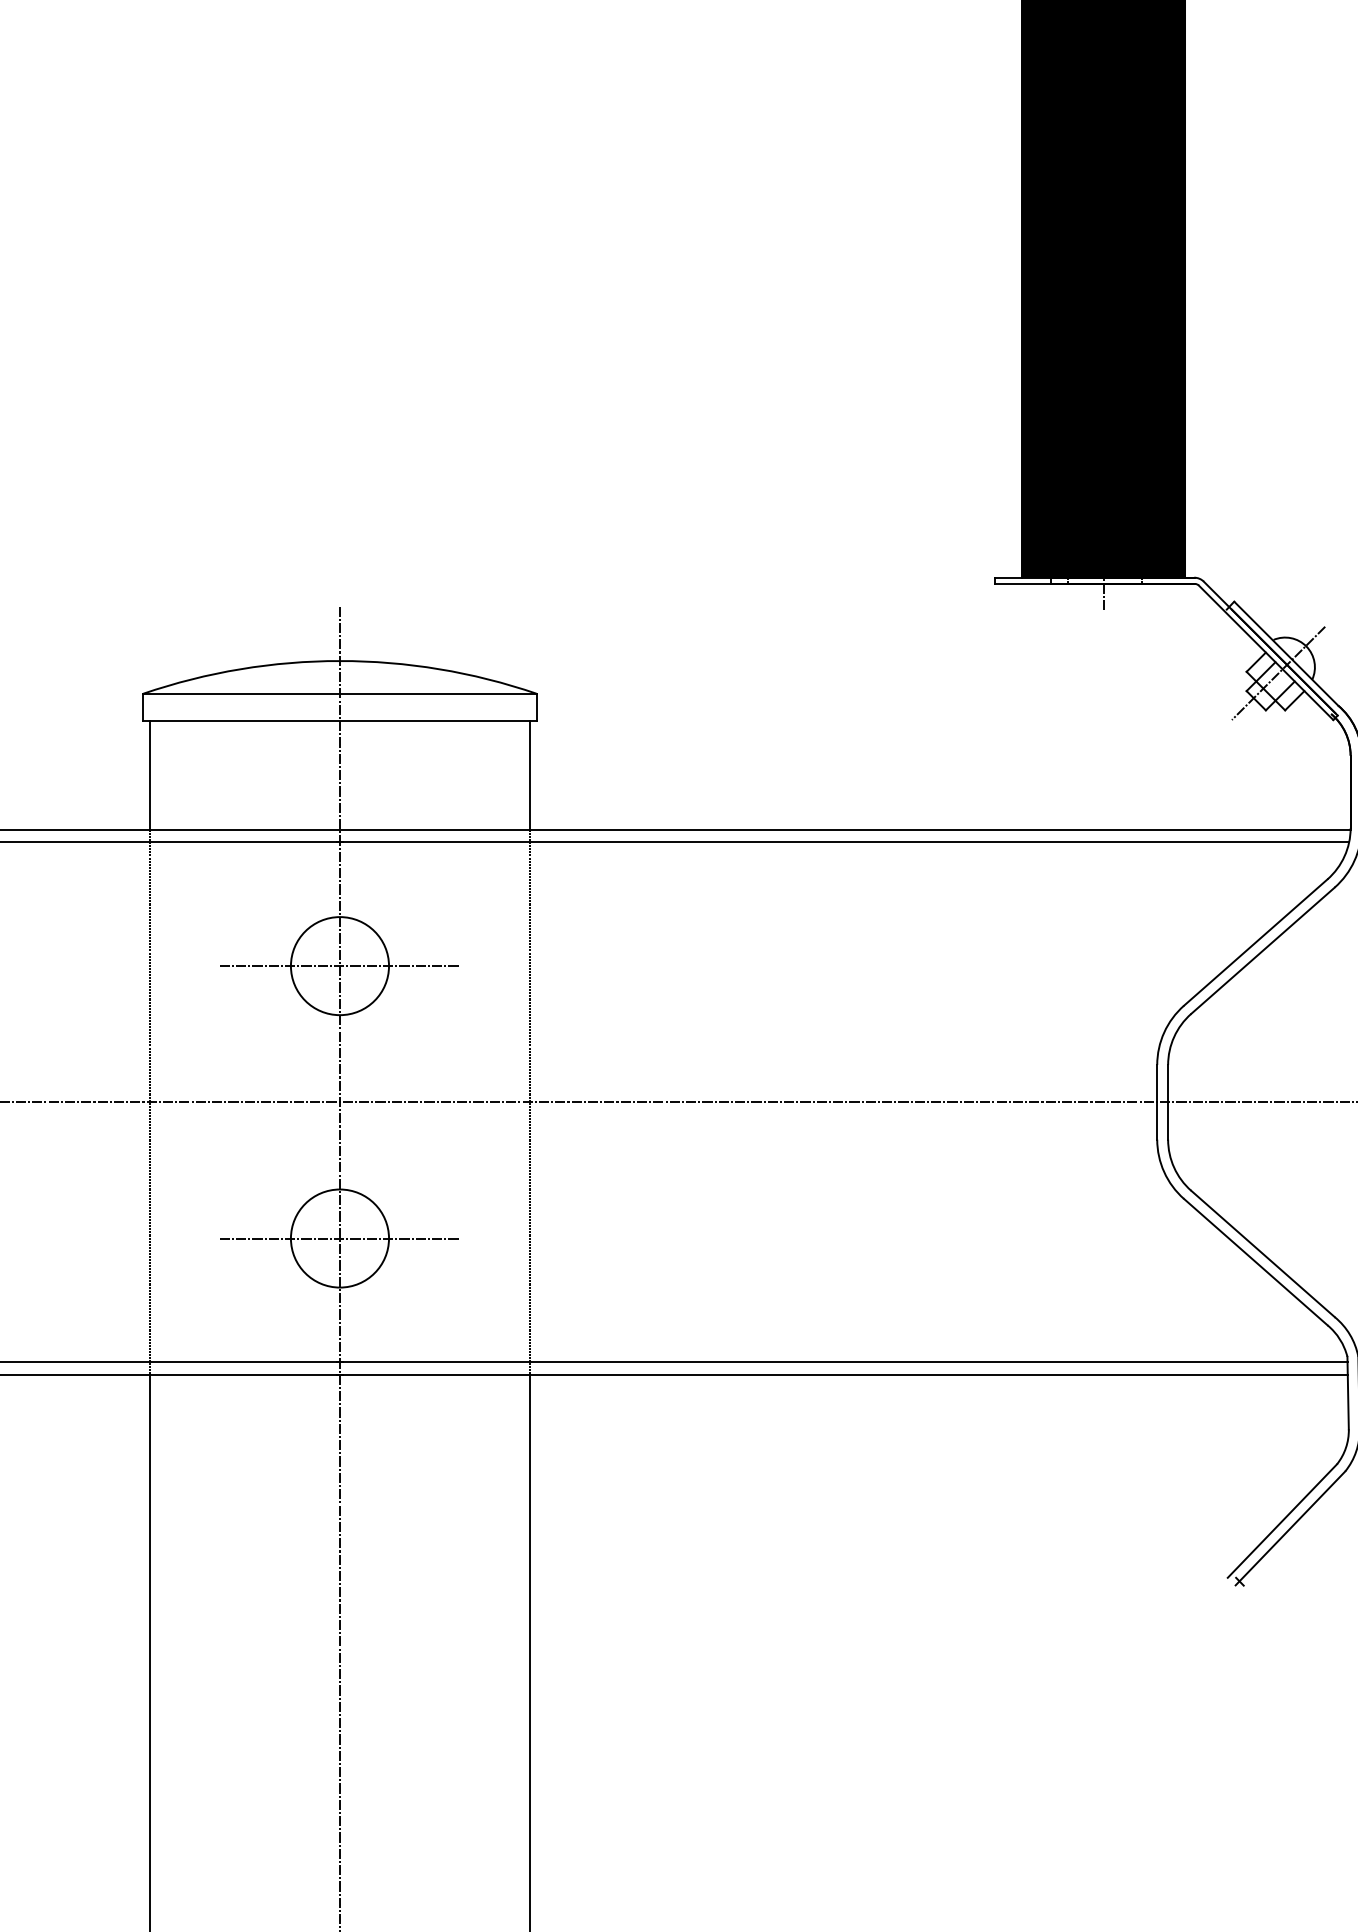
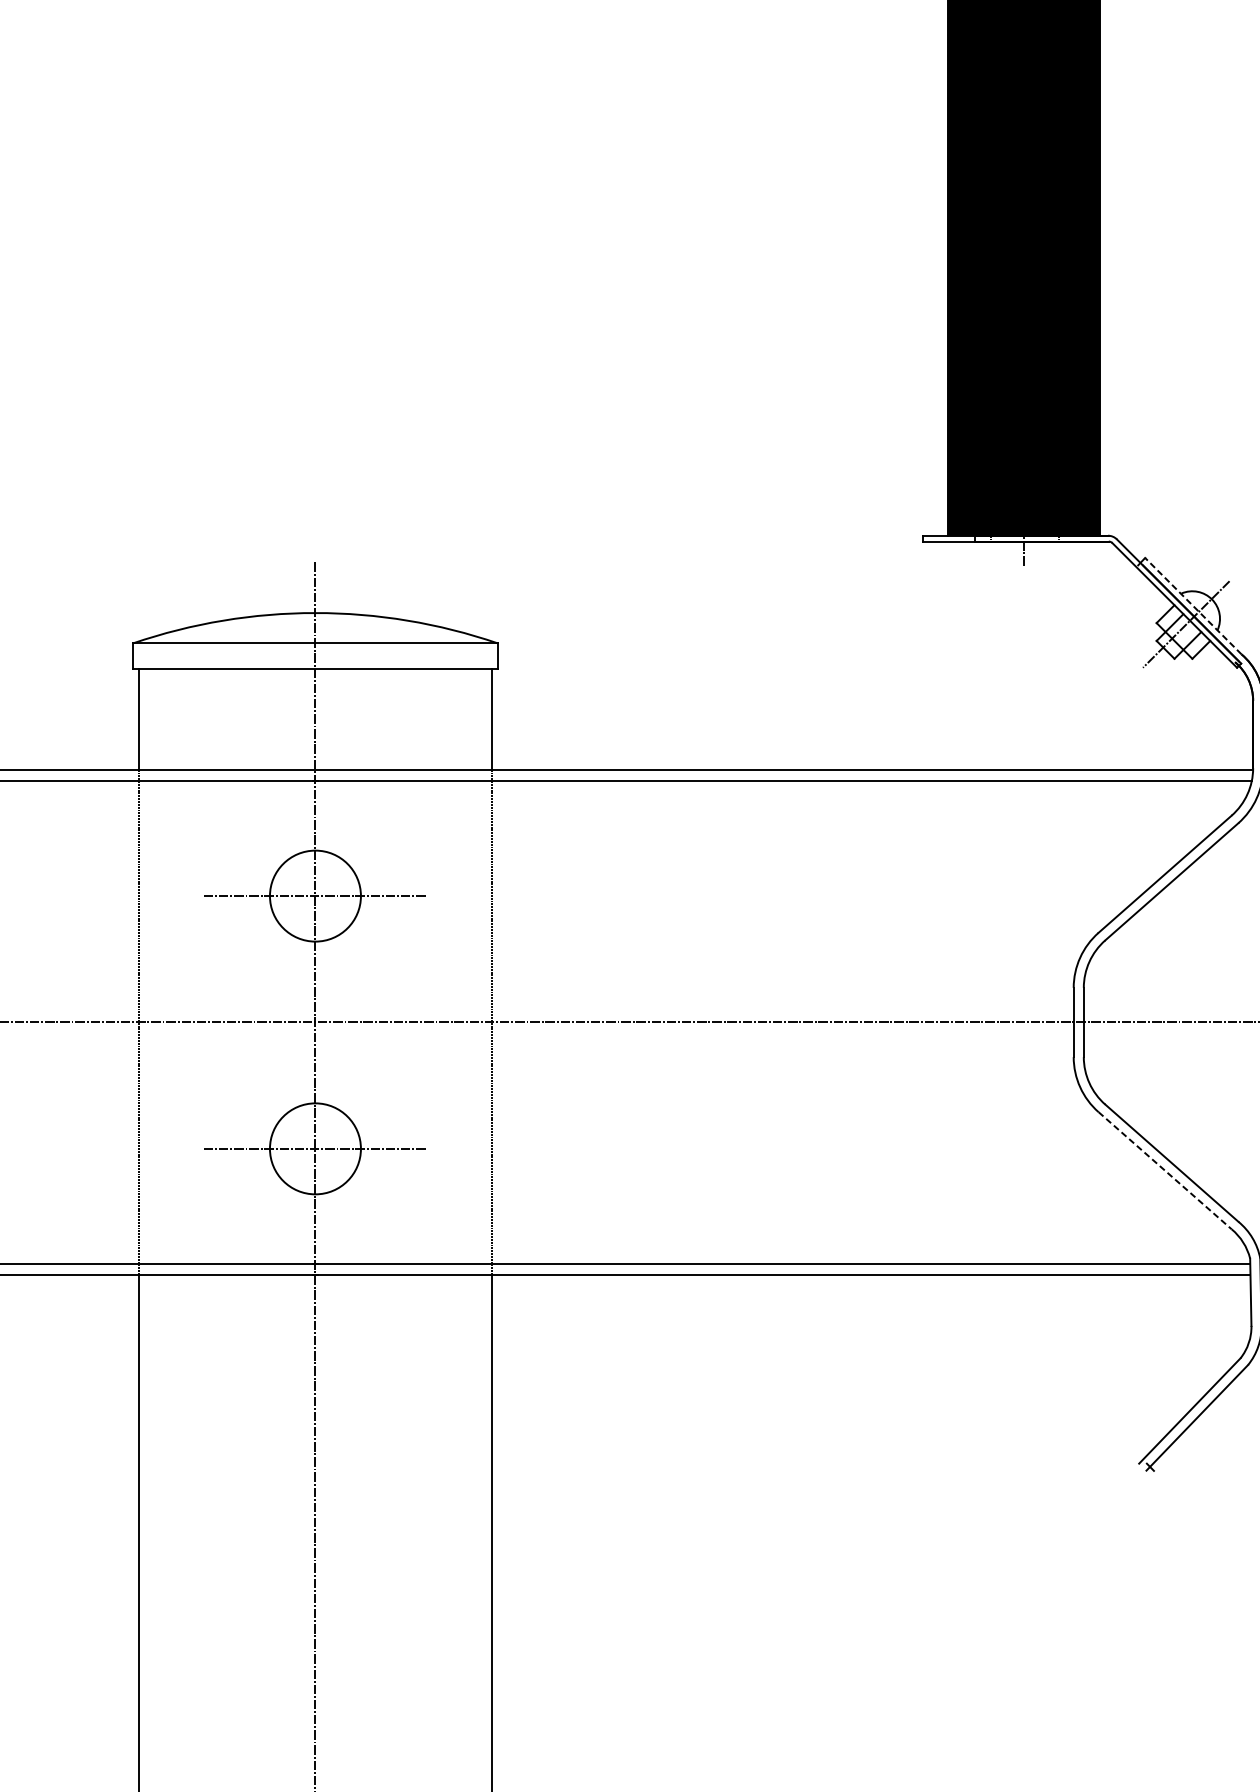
line: (1285, 653) -> (1192, 606), solid -> dashed
line: (1255, 1262) -> (1164, 1171), solid -> dashed

